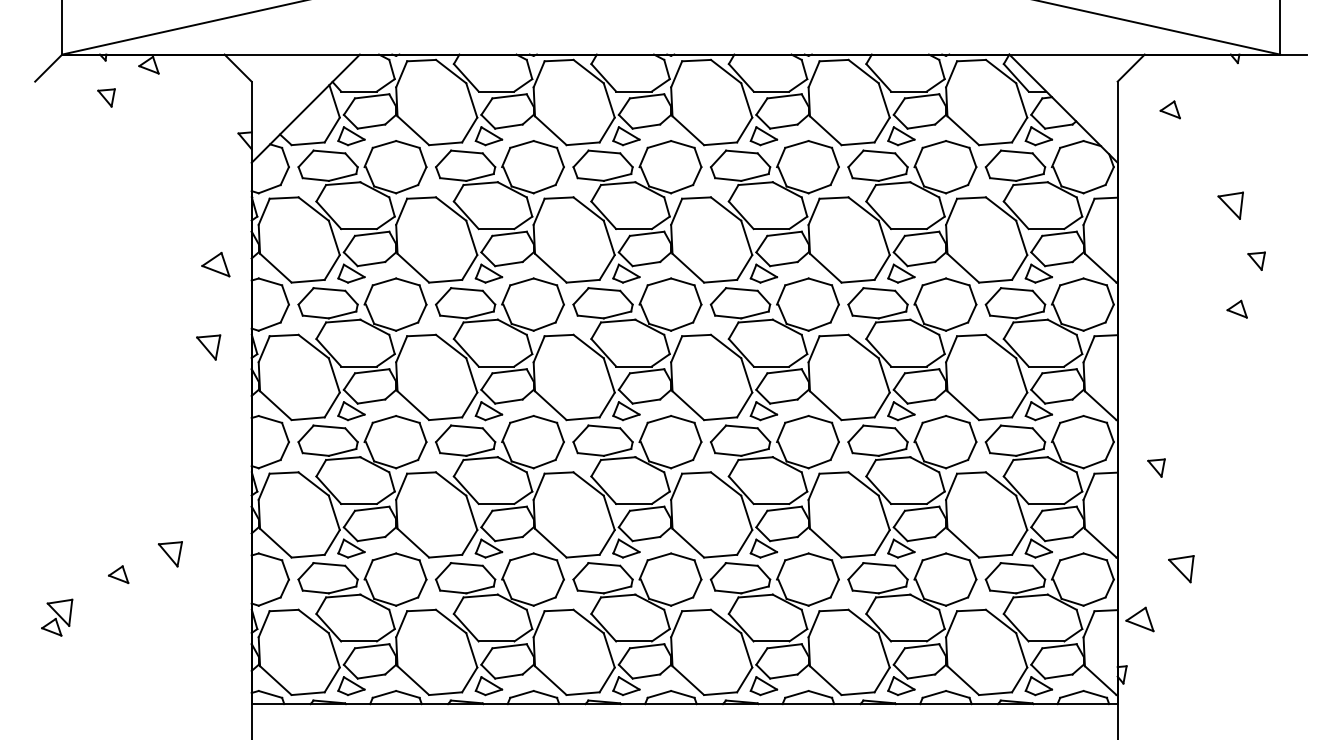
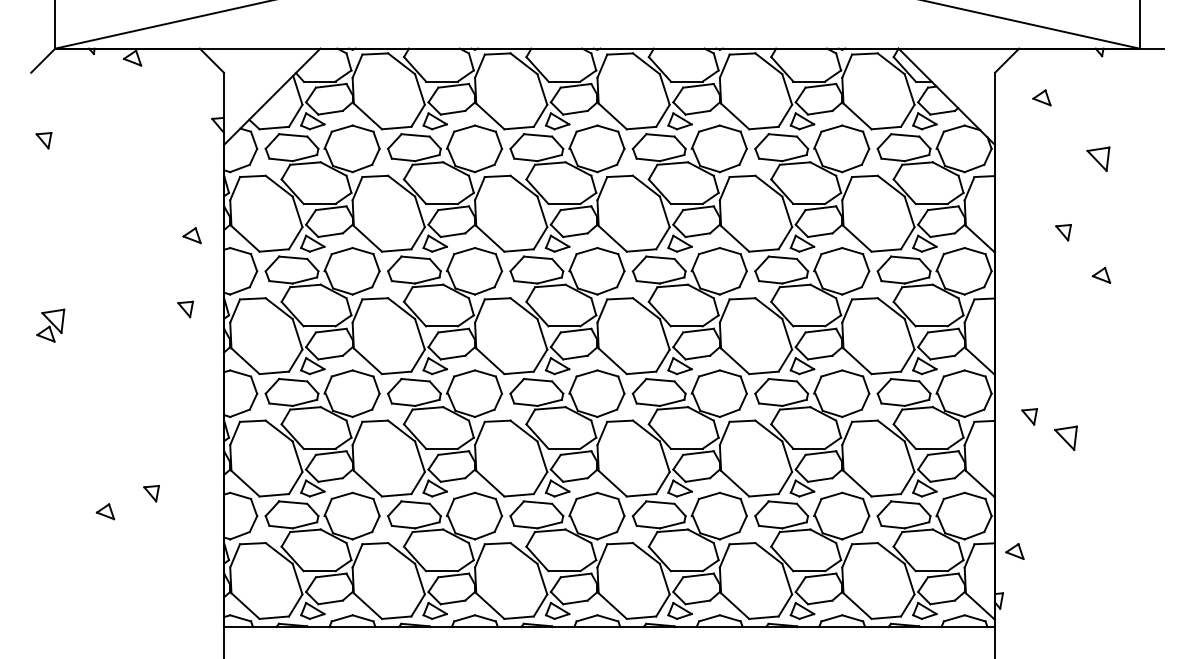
part: (106, 97) -> (43, 140), moved
part: (1230, 205) -> (1098, 158), moved
part: (1256, 260) -> (1063, 232), moved
part: (215, 264) -> (191, 235), size x0.71
part: (208, 347) -> (185, 309), size x0.71
part: (170, 554) -> (151, 493), size x0.71
part: (1181, 569) -> (1066, 438), moved
part: (57, 617) -> (51, 325), moved
part: (1139, 618) -> (1014, 550), size x0.71

